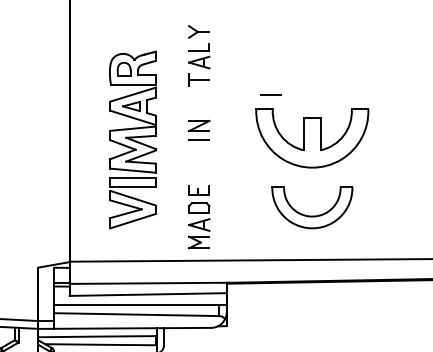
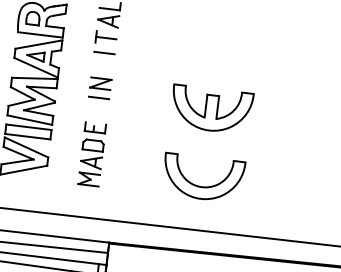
line: (270, 94) -> (103, 52), moved
part: (312, 138) -> (211, 109), size x0.71
part: (199, 217) -> (92, 154), moved

